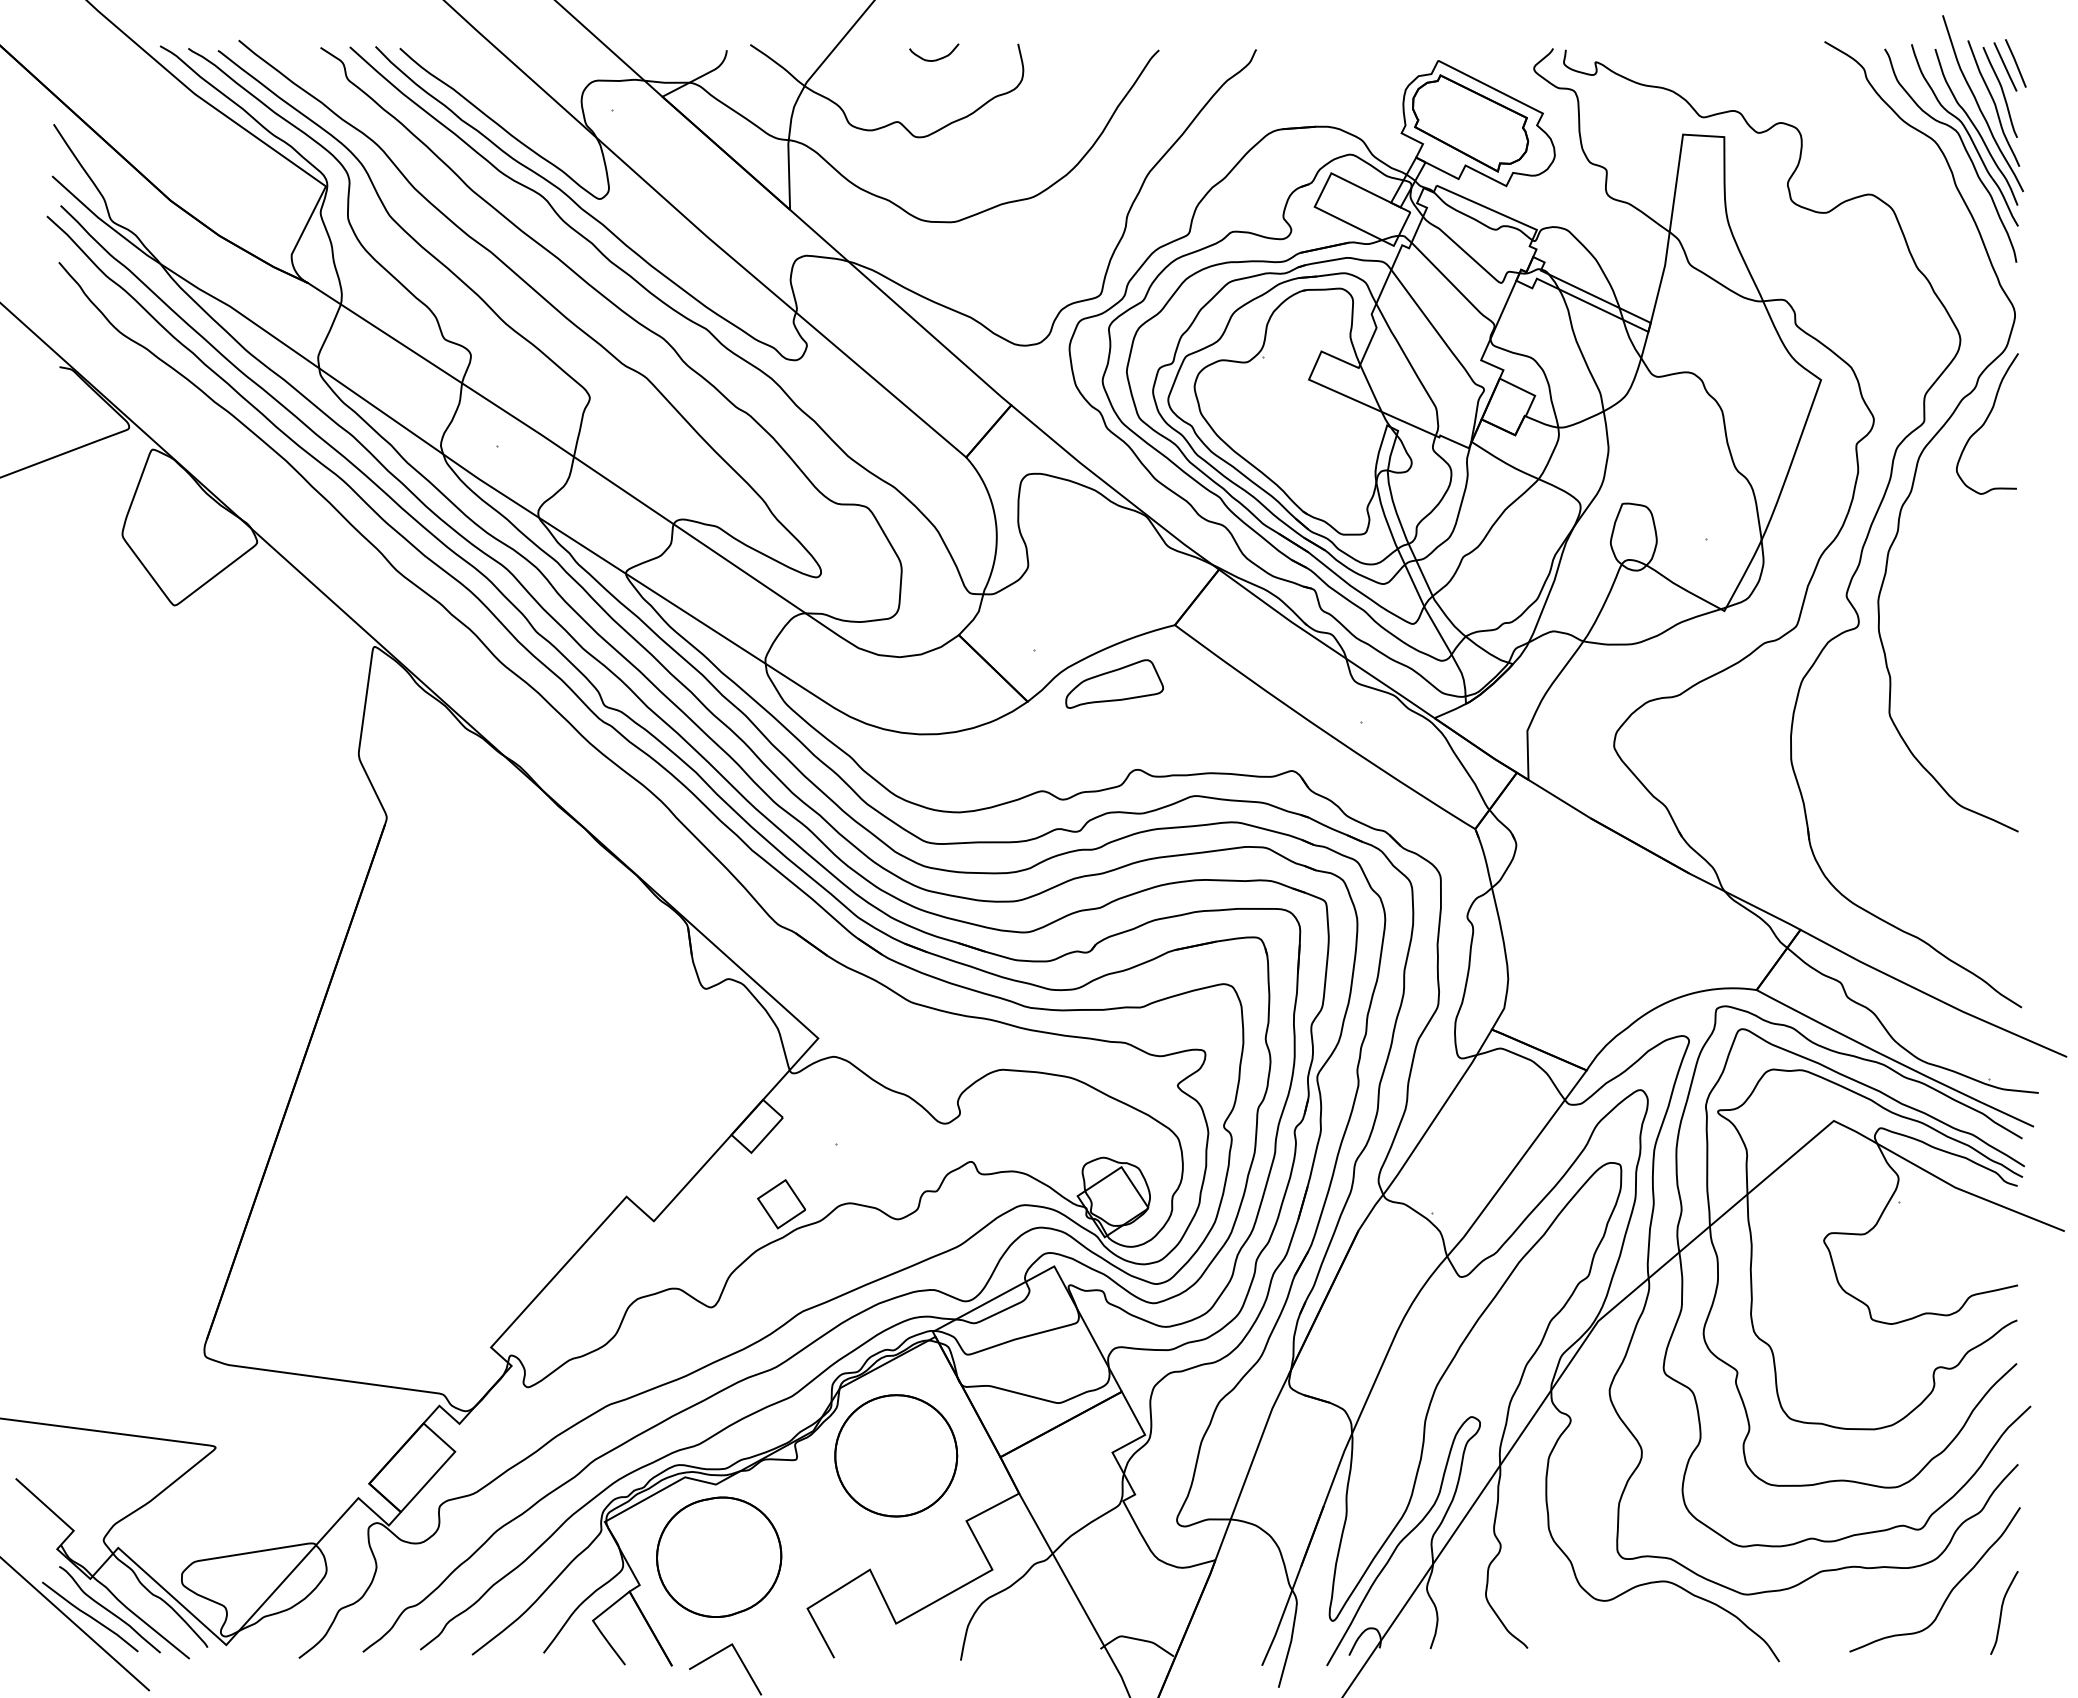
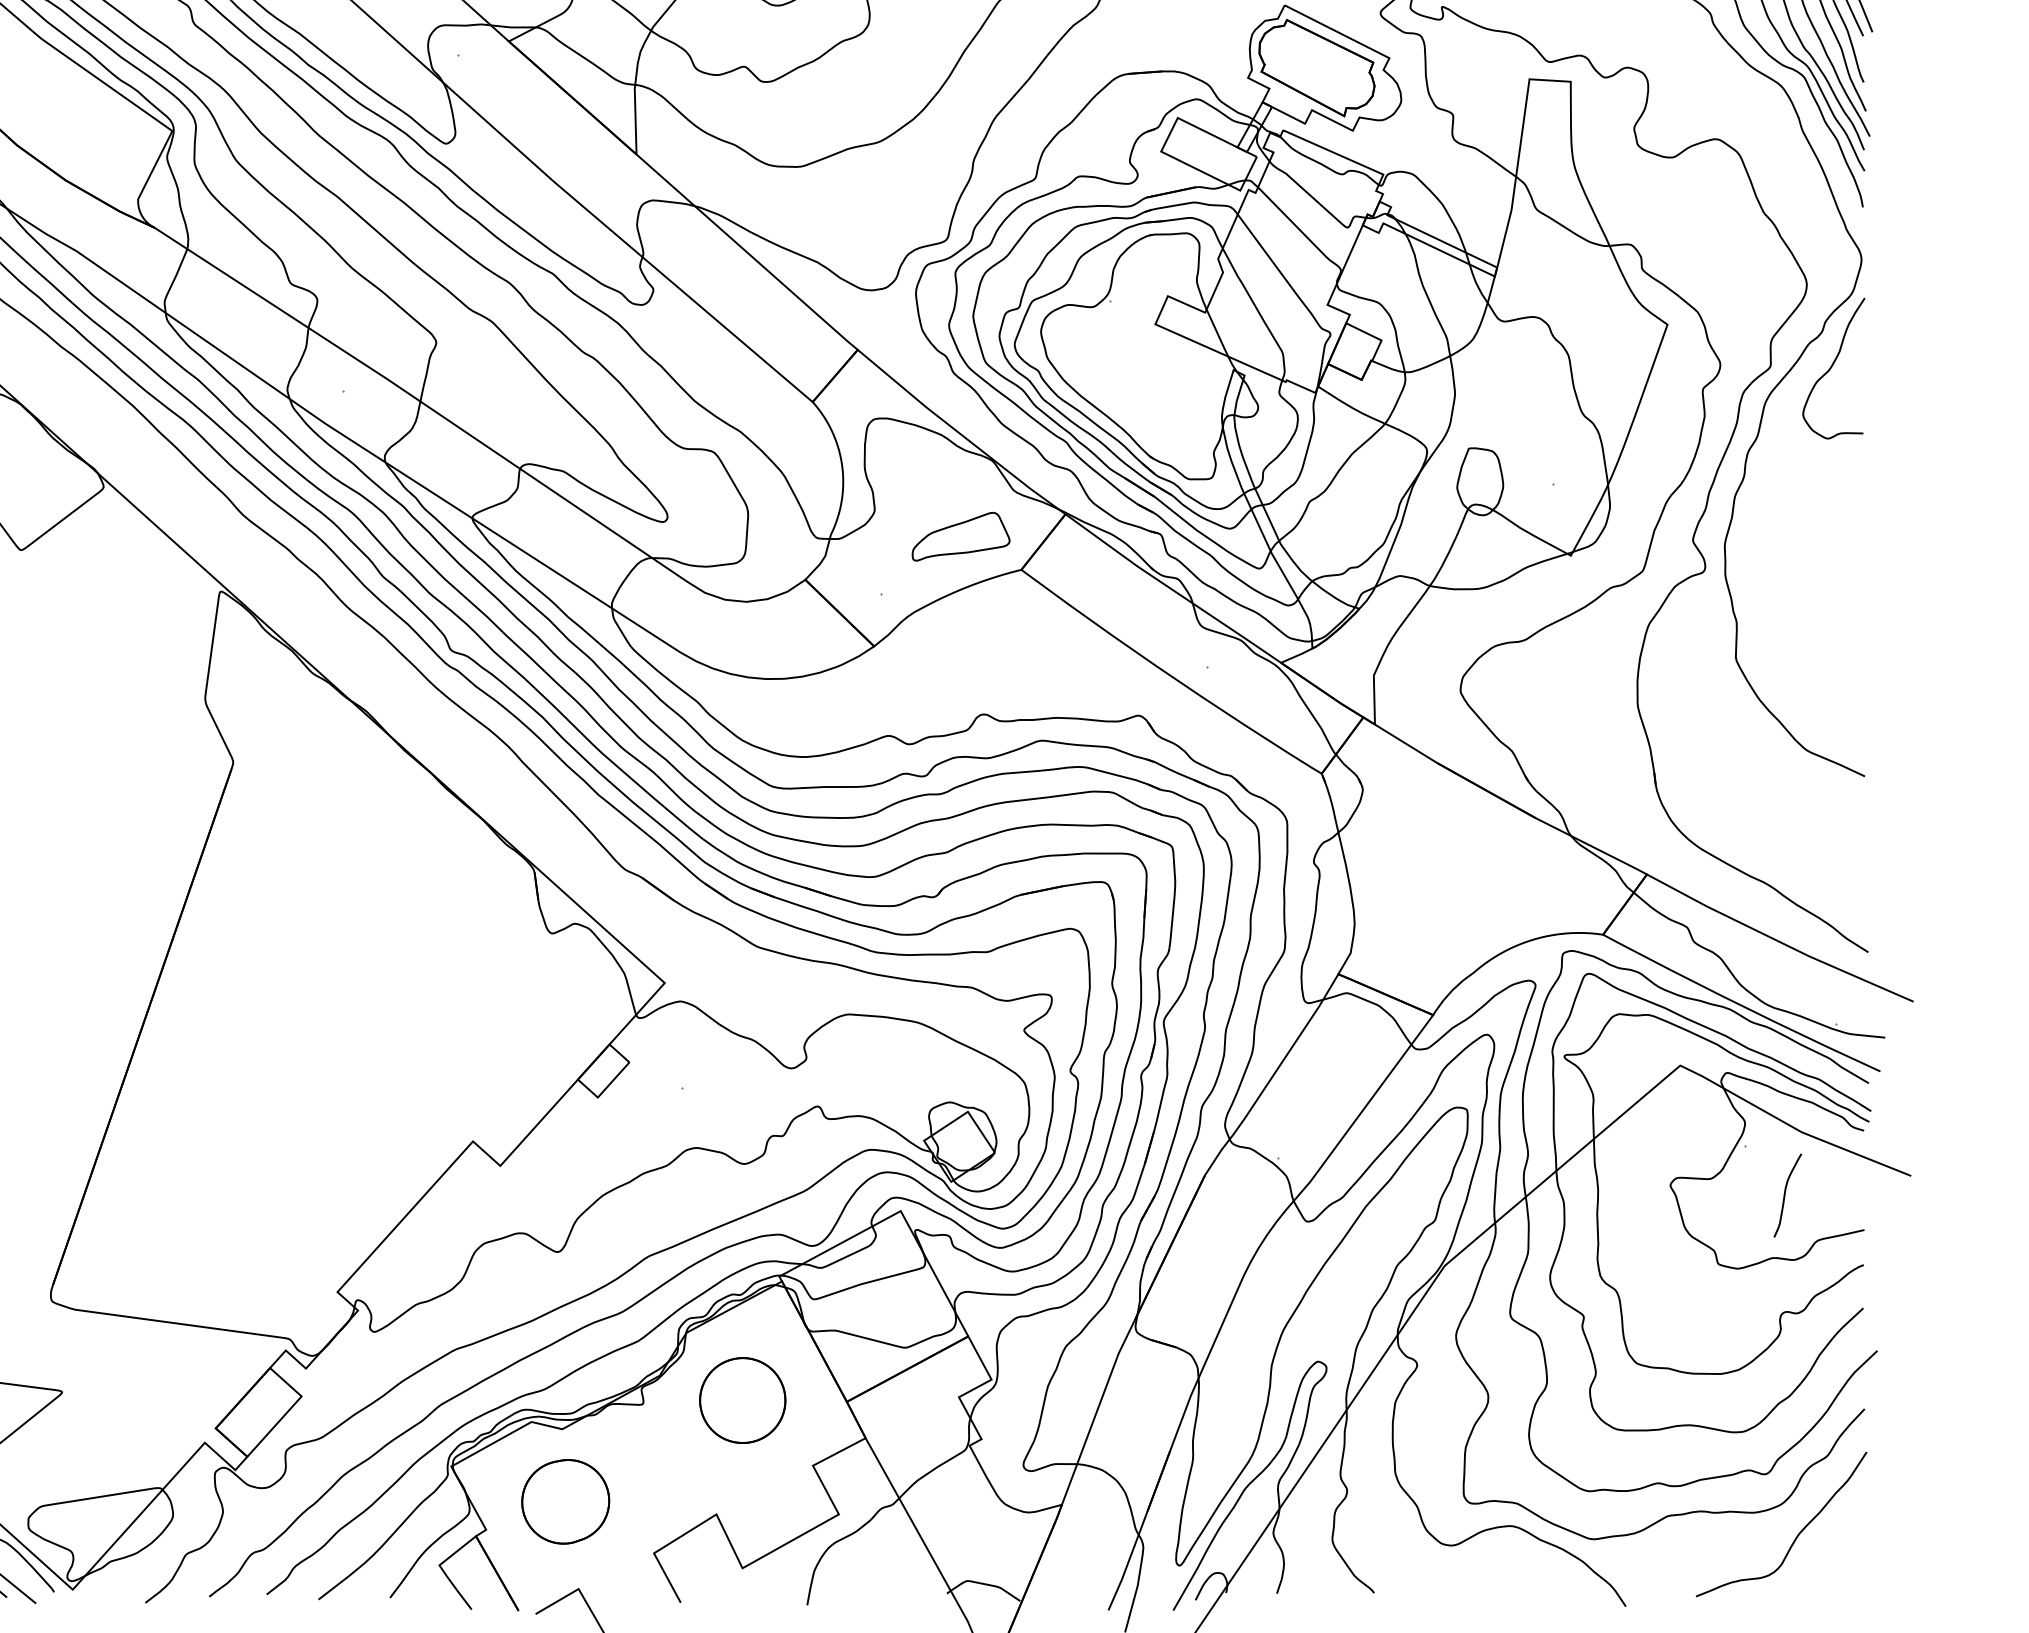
part: (1114, 683) -> (960, 536), moved
part: (781, 1204) -> (627, 1149), removed
part: (896, 1455) -> (742, 1400), size x0.7
part: (719, 1556) -> (565, 1501), size x0.7
curve: (2002, 1611) -> (1785, 1194), moved

